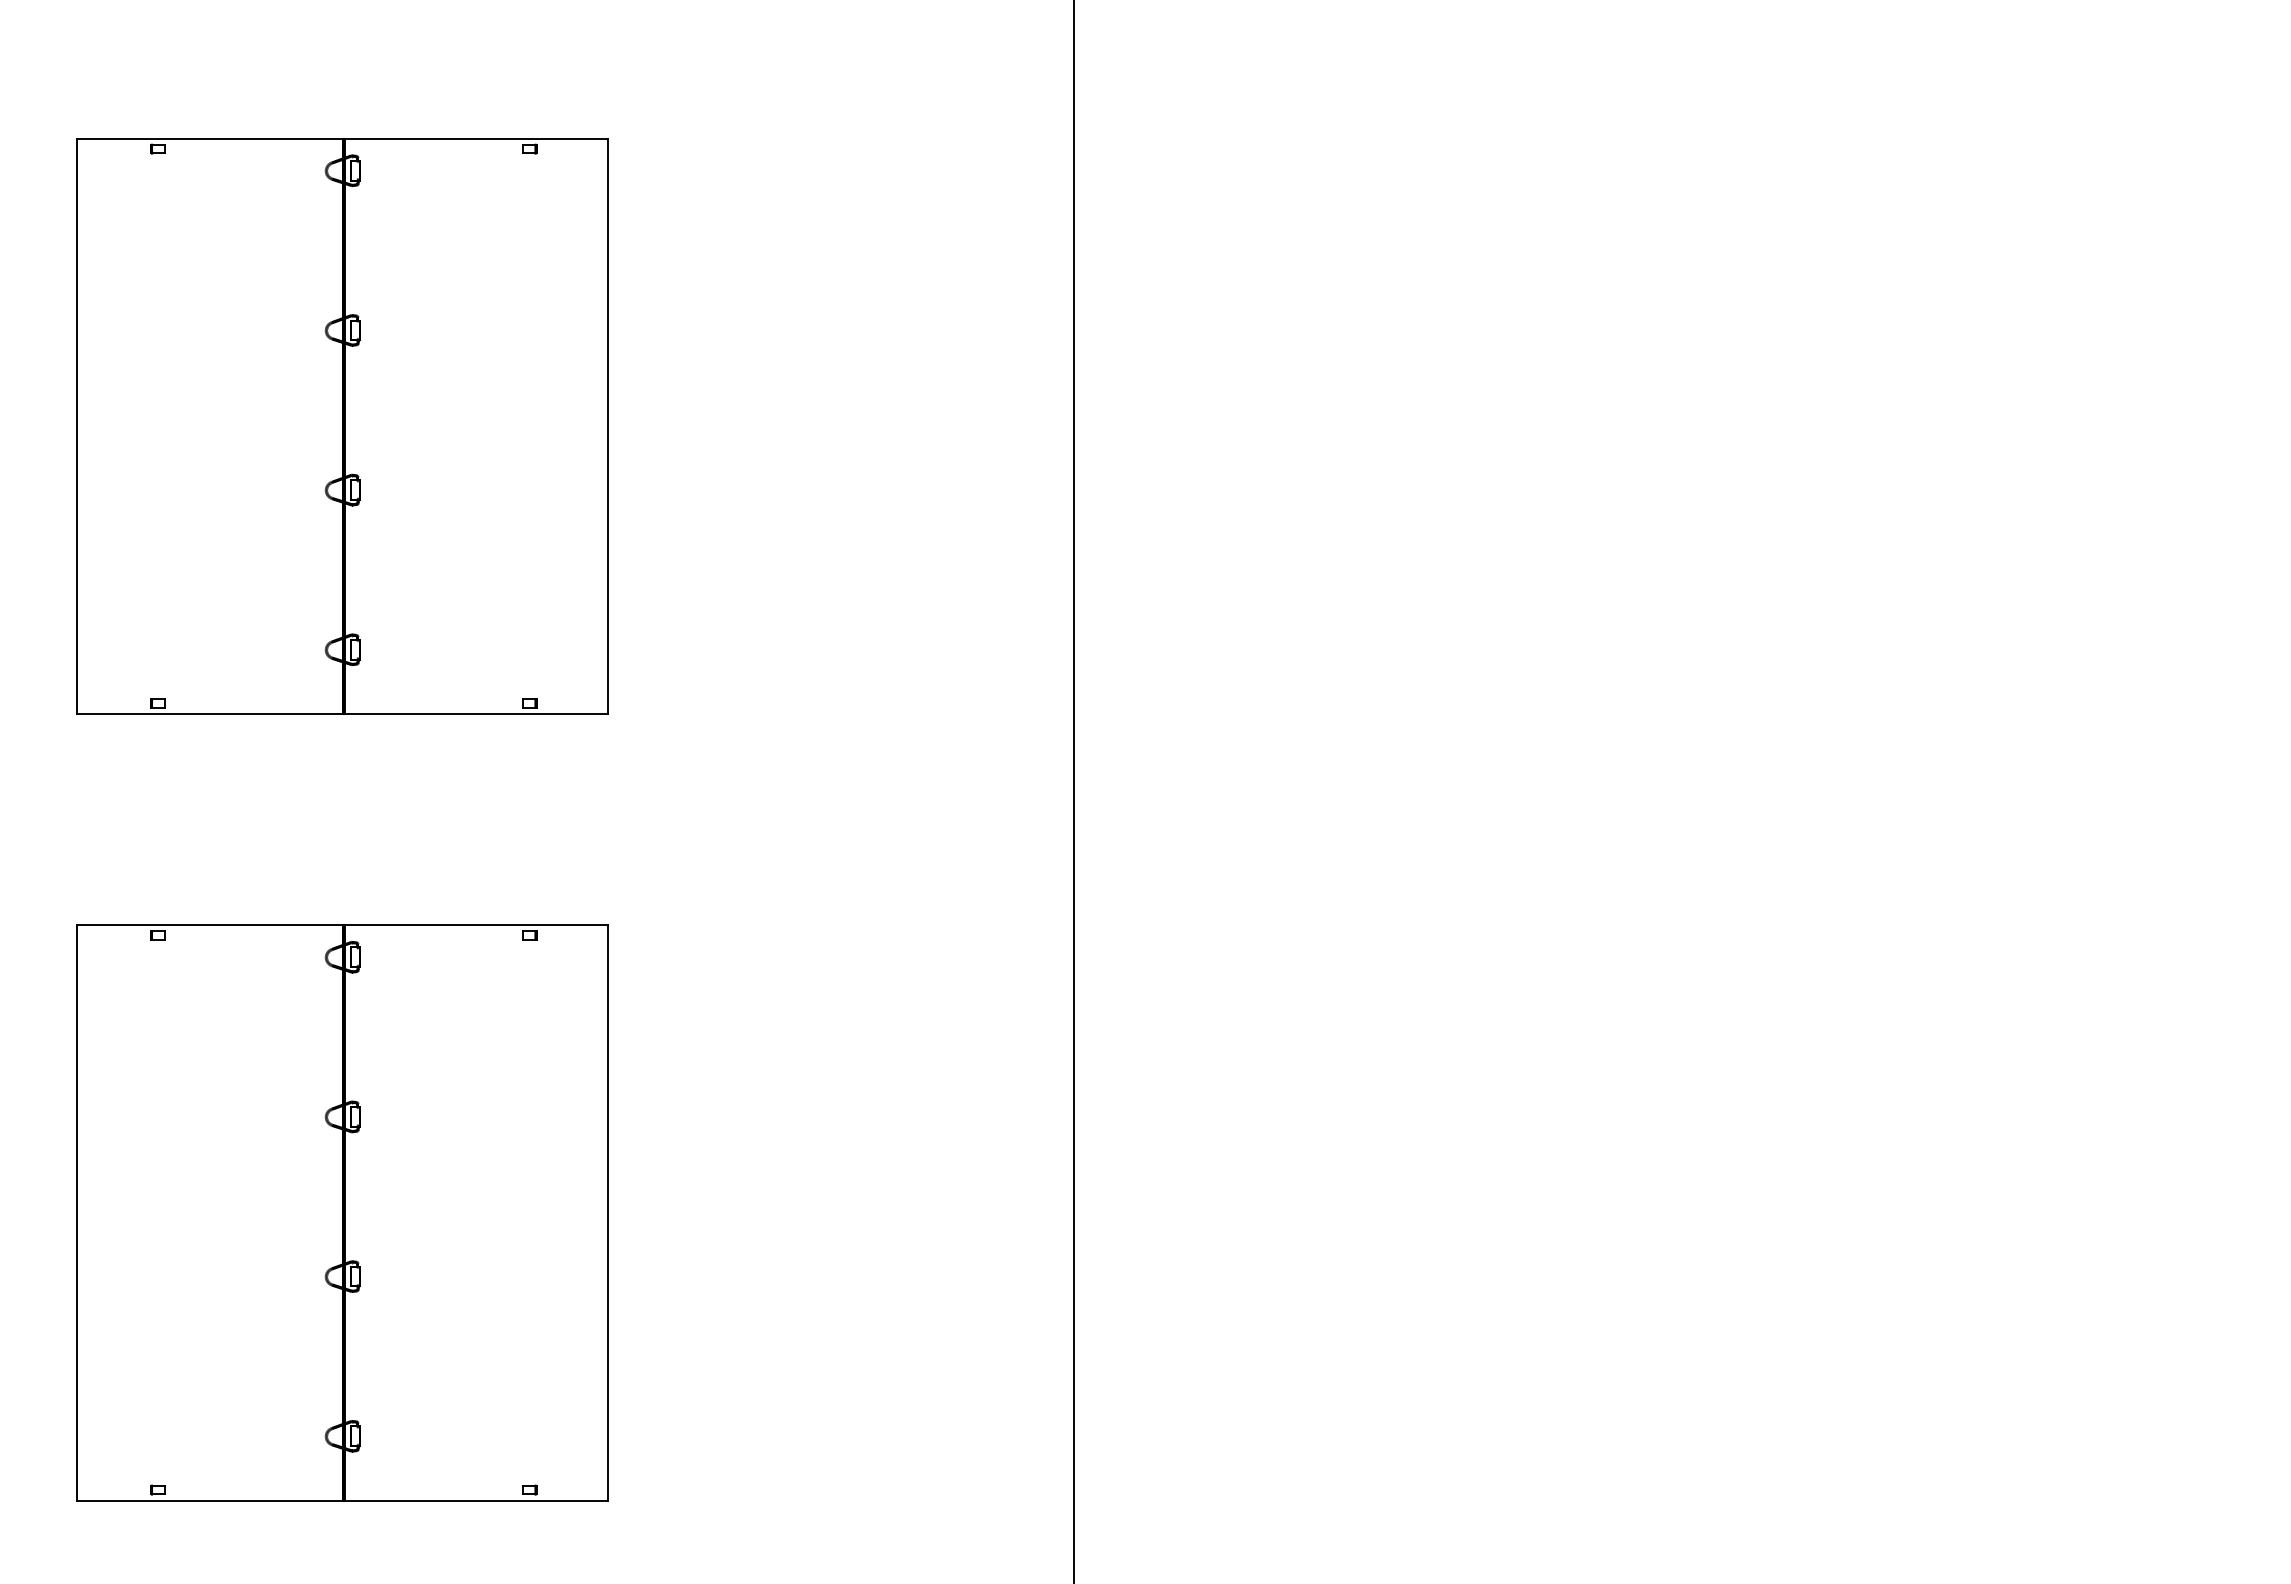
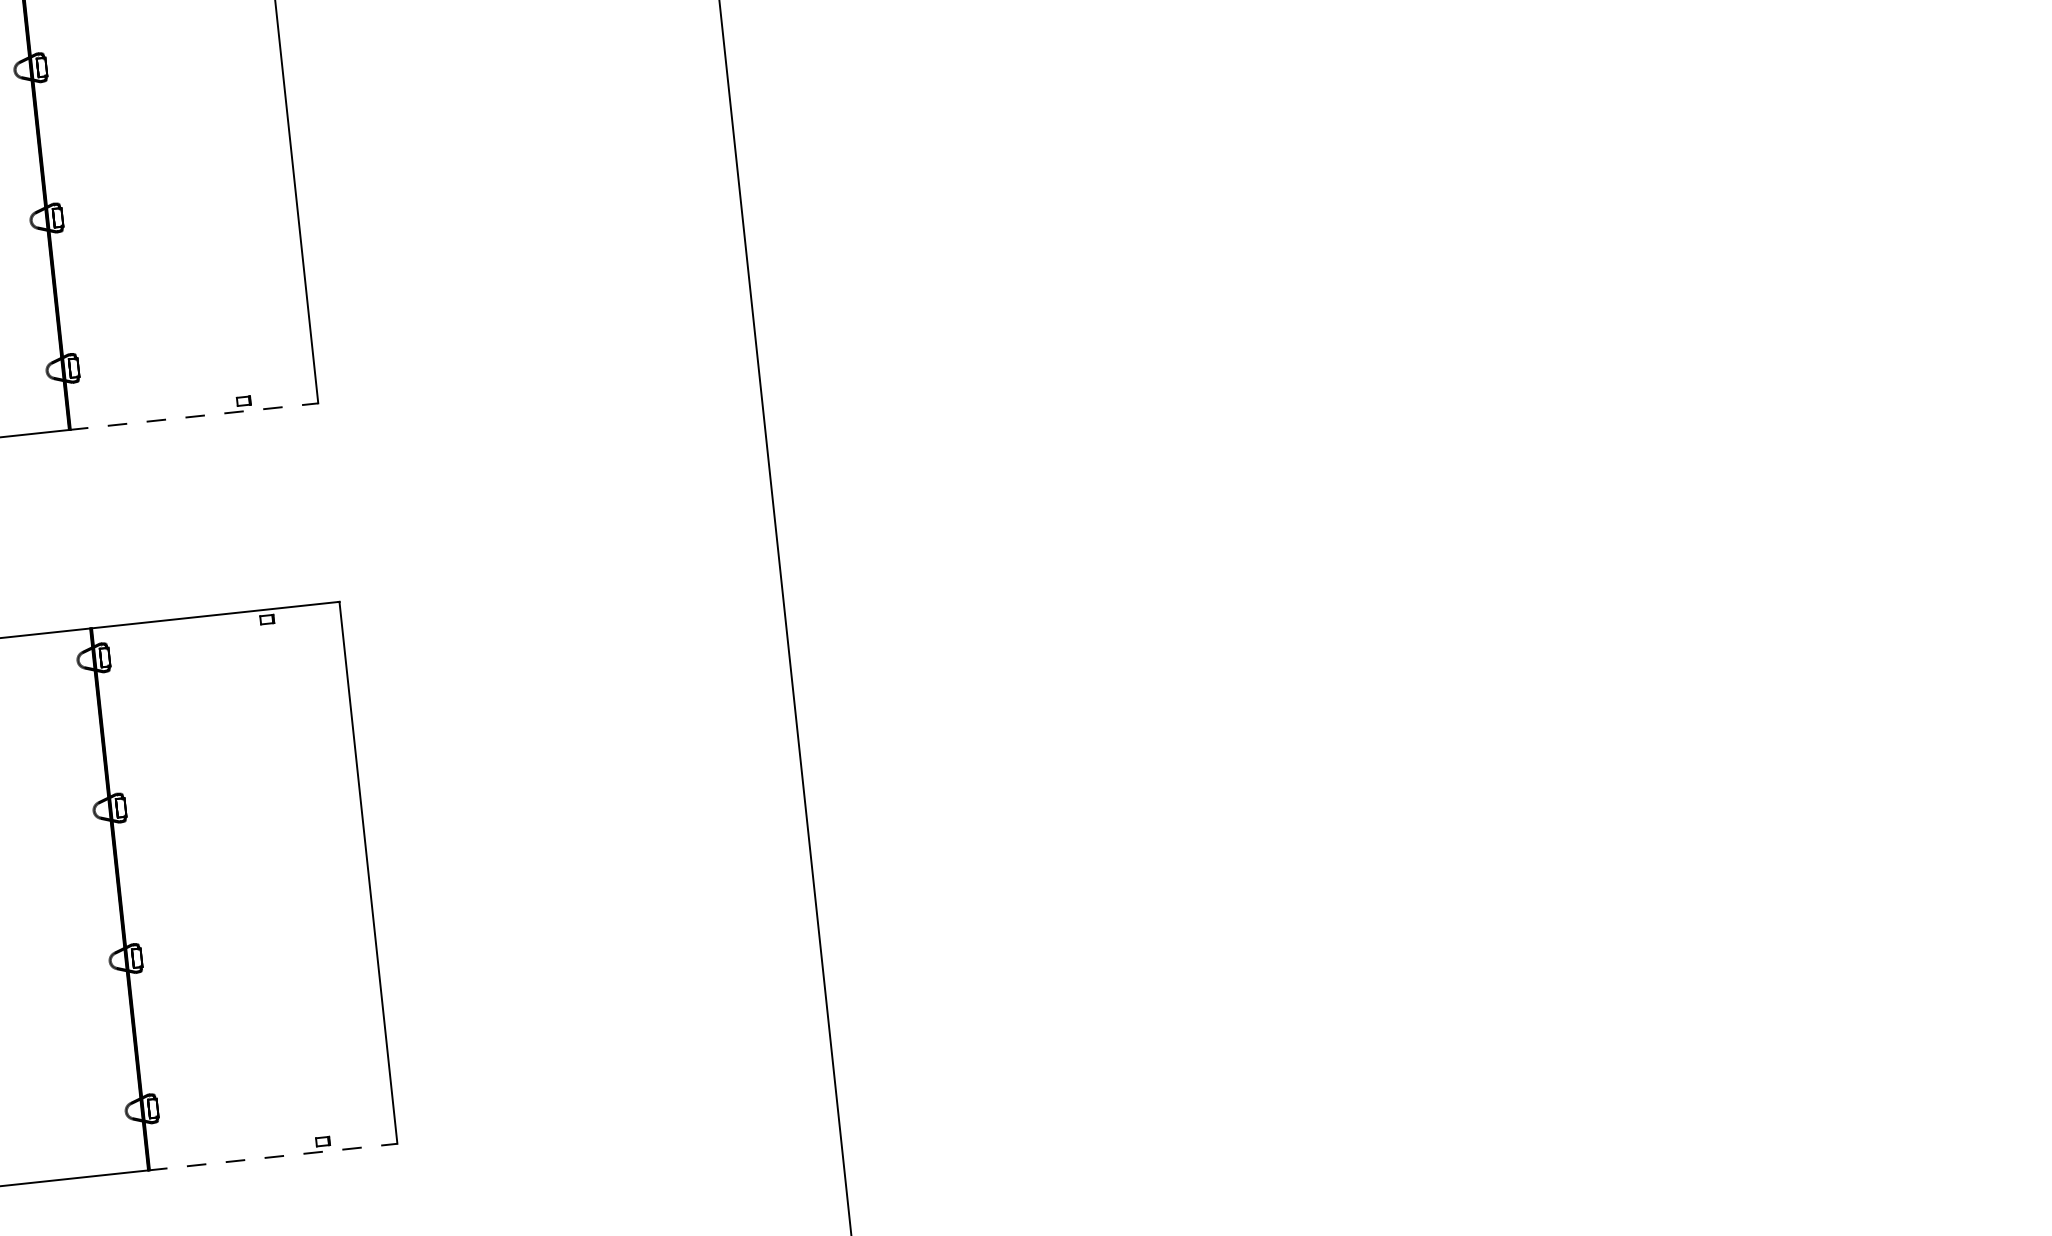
line: (475, 714) -> (194, 416), solid -> dashed
line: (475, 1500) -> (273, 1156), solid -> dashed

